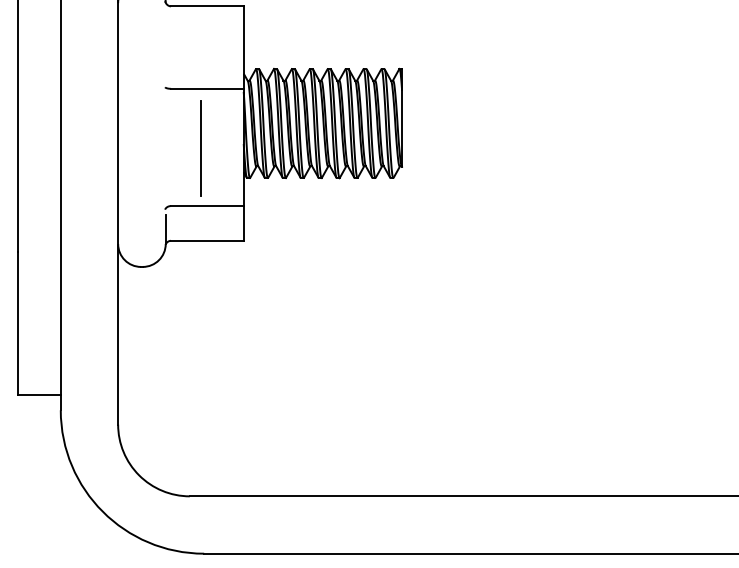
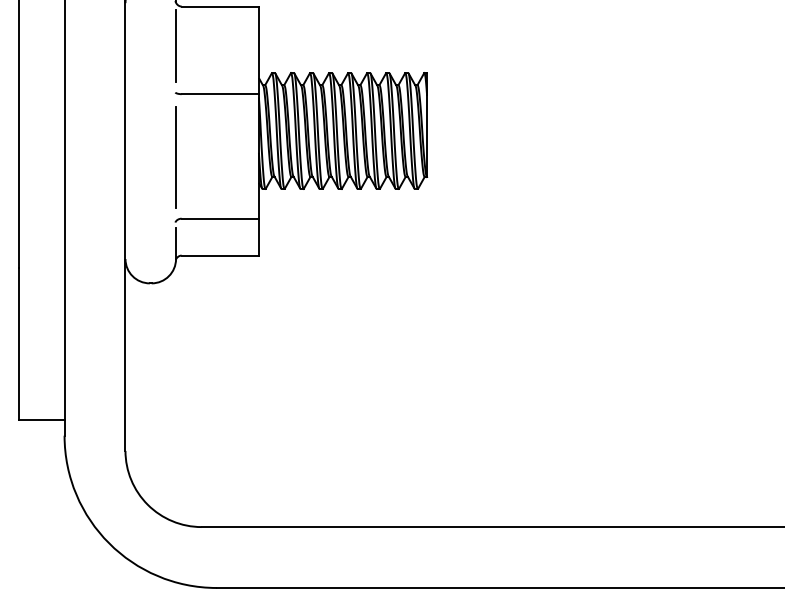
line: (165, 42) -> (175, 44), added
line: (200, 148) -> (175, 157), moved

